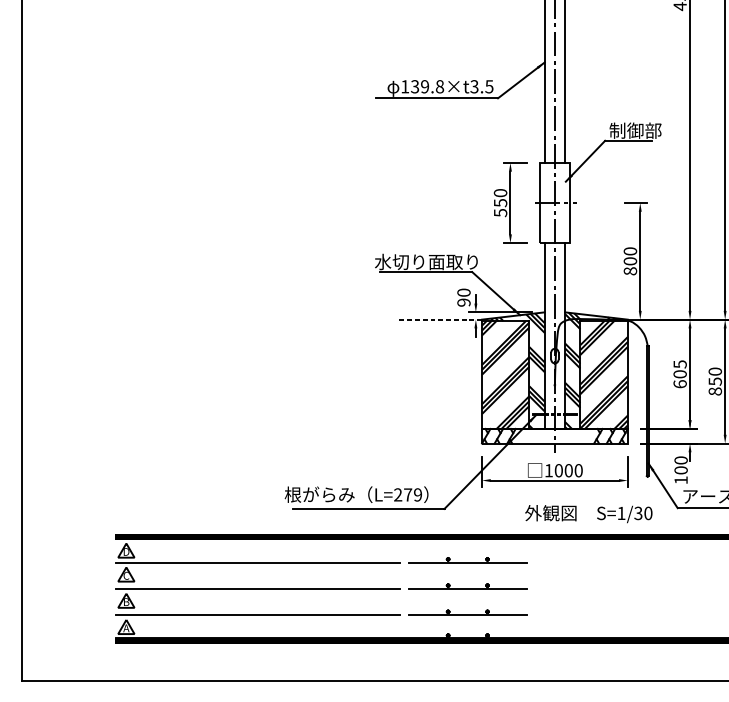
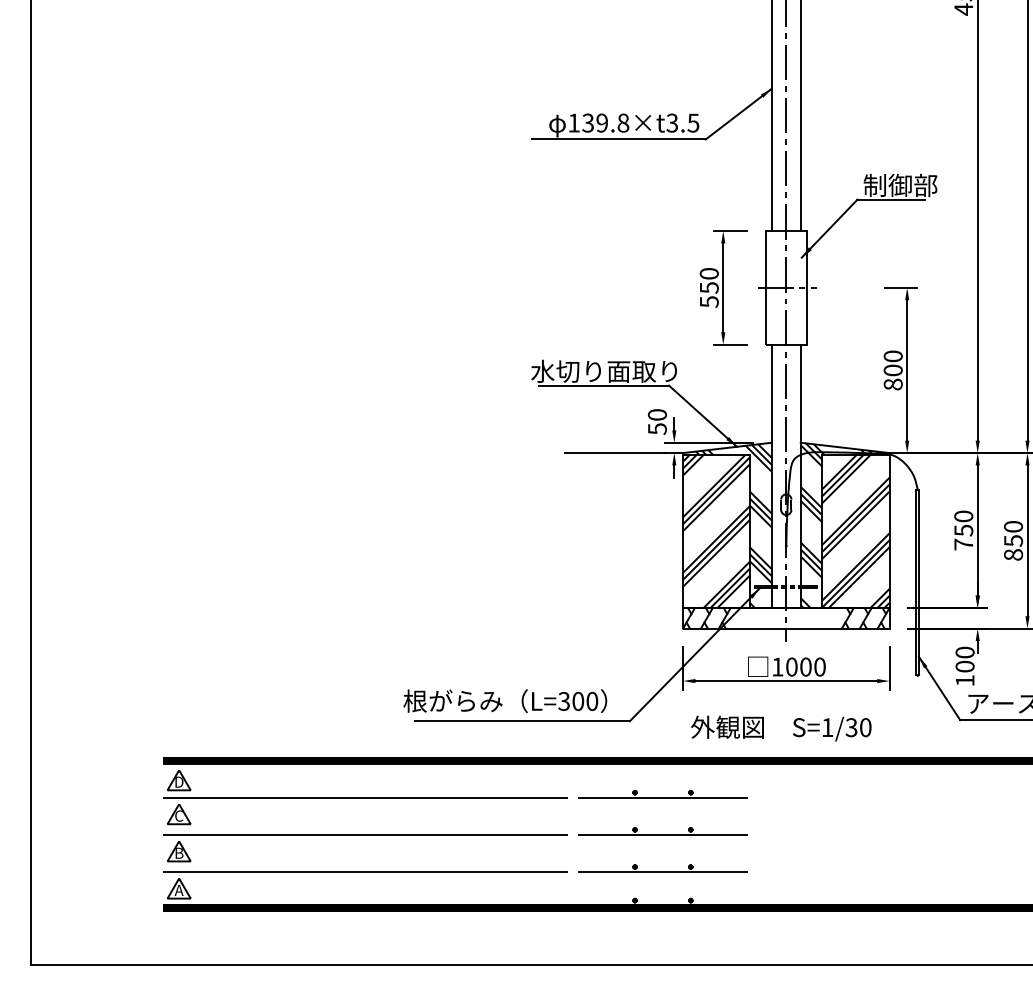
text: (463, 303) -> (656, 429), 90 -> 50
line: (440, 319) -> (624, 453), dashed -> solid
text: (679, 374) -> (963, 530), 605 -> 750
text: (408, 494) -> (578, 700), L=279 -> L=300
text: (588, 514) -> (781, 728), moved

